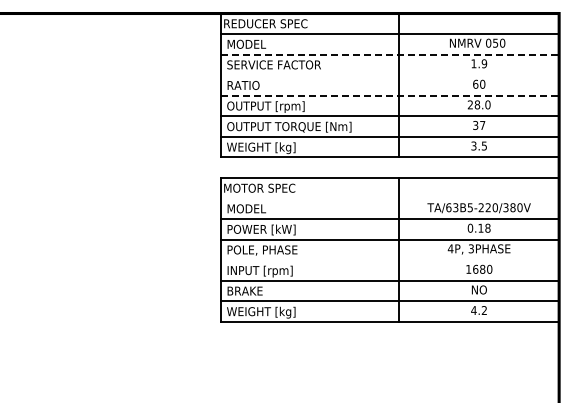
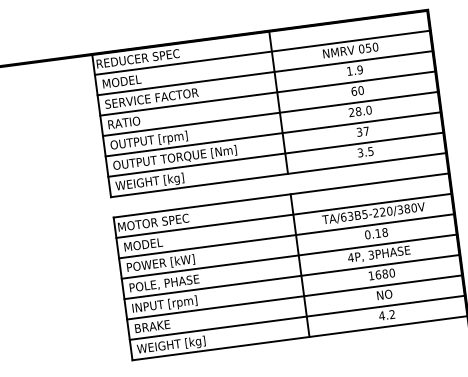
line: (390, 54) -> (265, 72), dashed -> solid
line: (389, 75) -> (267, 93), added
line: (390, 95) -> (271, 113), dashed -> solid
line: (389, 198) -> (283, 215), added
line: (389, 260) -> (291, 277), added

